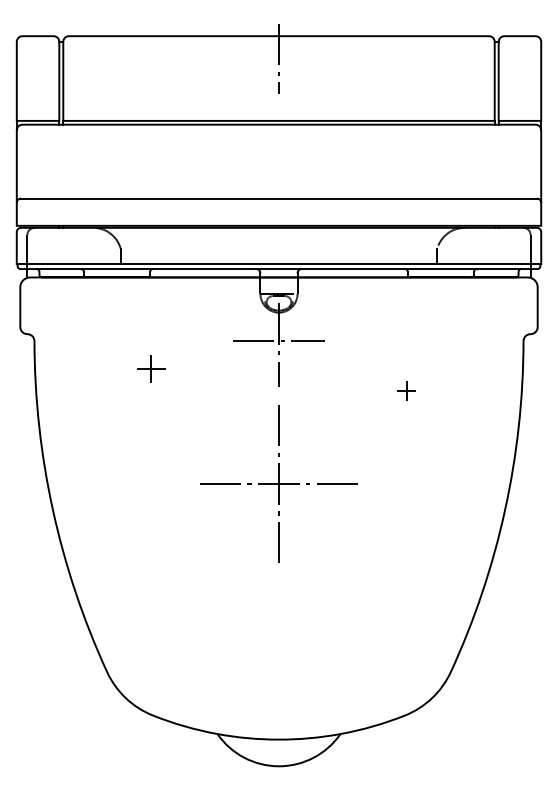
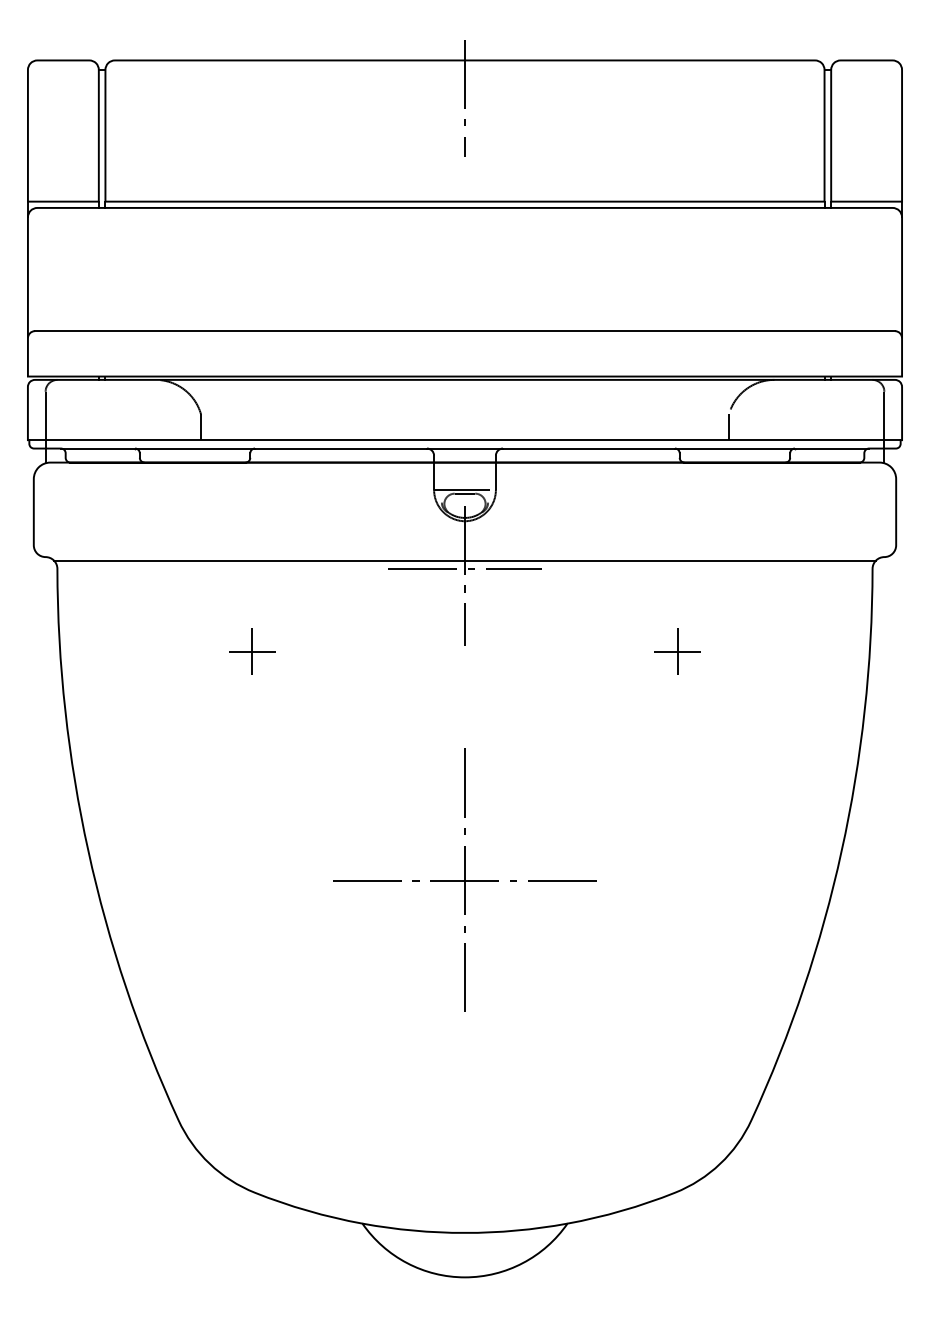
line: (278, 336) -> (464, 560), added
part: (151, 368) -> (252, 650), moved
part: (406, 390) -> (677, 650), size x1.43
part: (278, 483) -> (464, 879), moved

